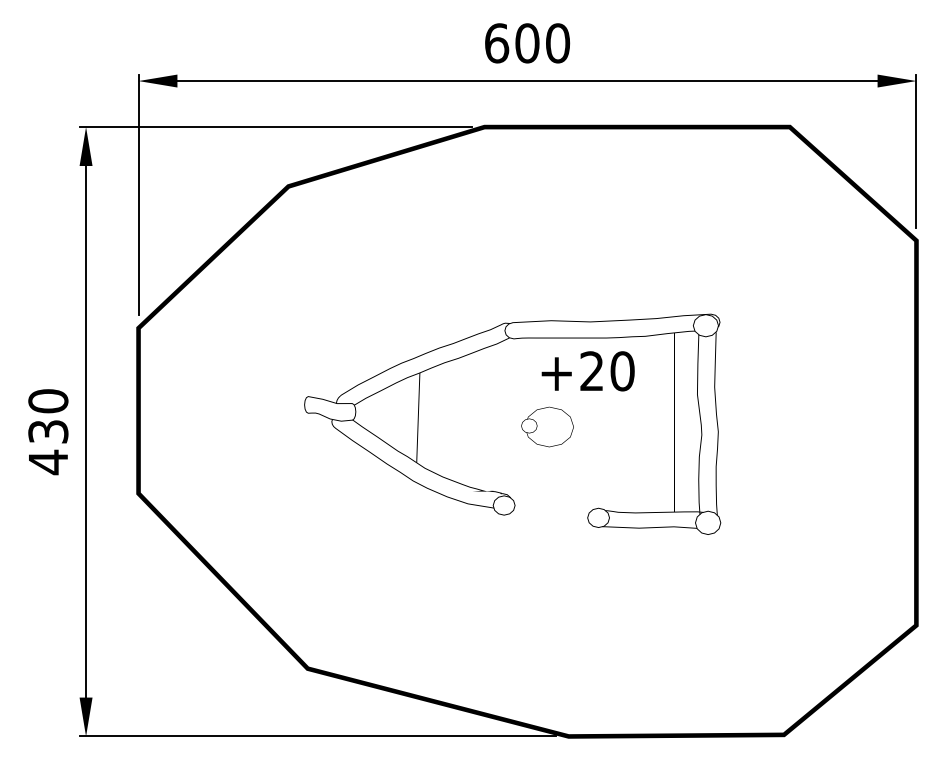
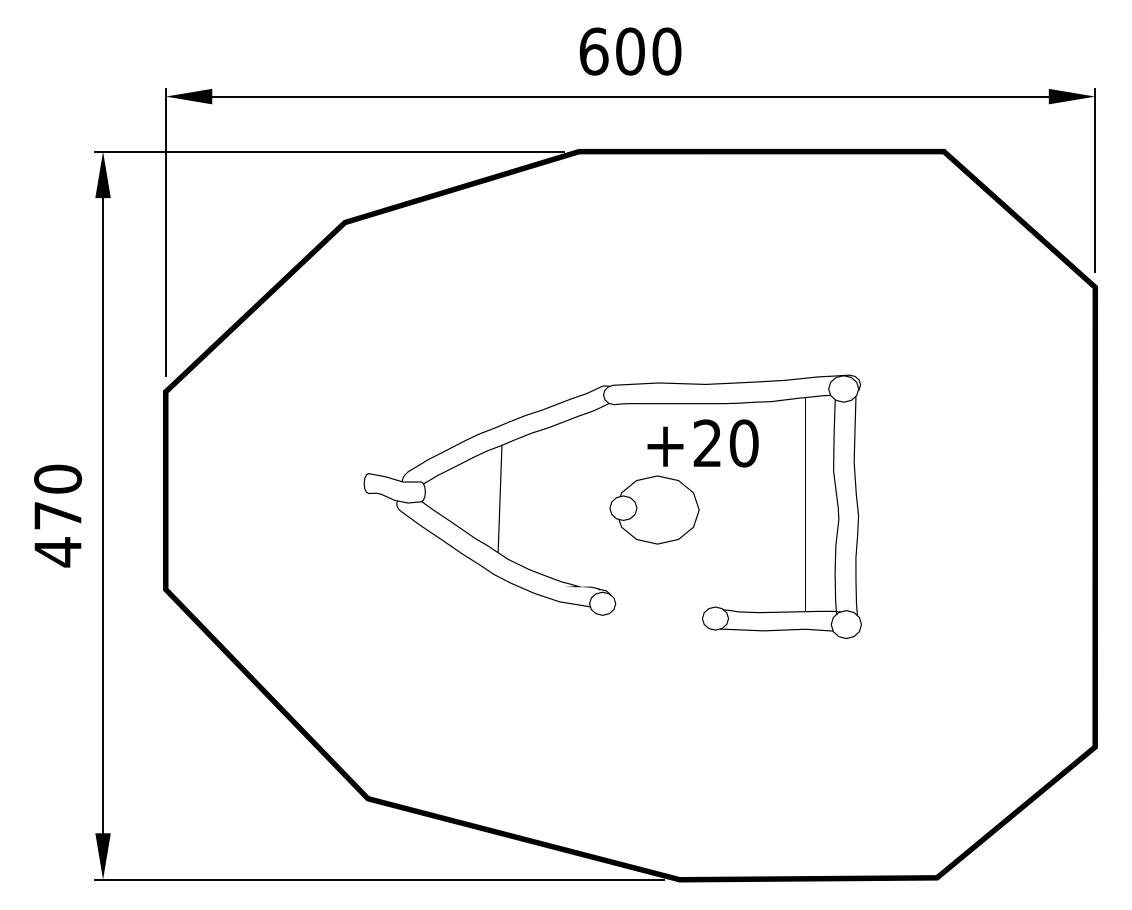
part: (547, 426) -> (654, 509), size x1.43
text: (48, 431) -> (58, 515), 430 -> 470

